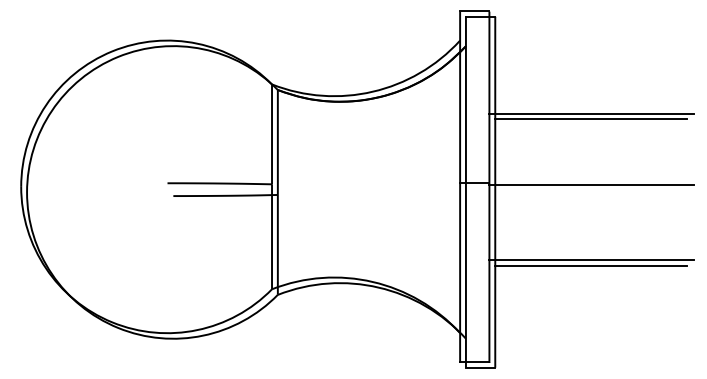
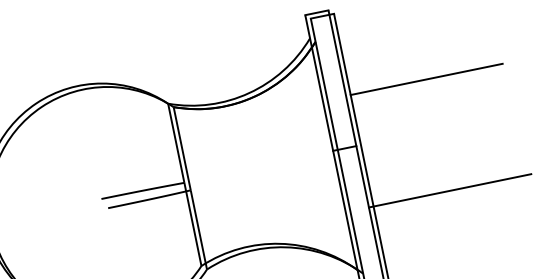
line: (591, 113) -> (426, 74), removed
line: (591, 185) -> (437, 131), removed
line: (591, 265) -> (450, 195), removed

